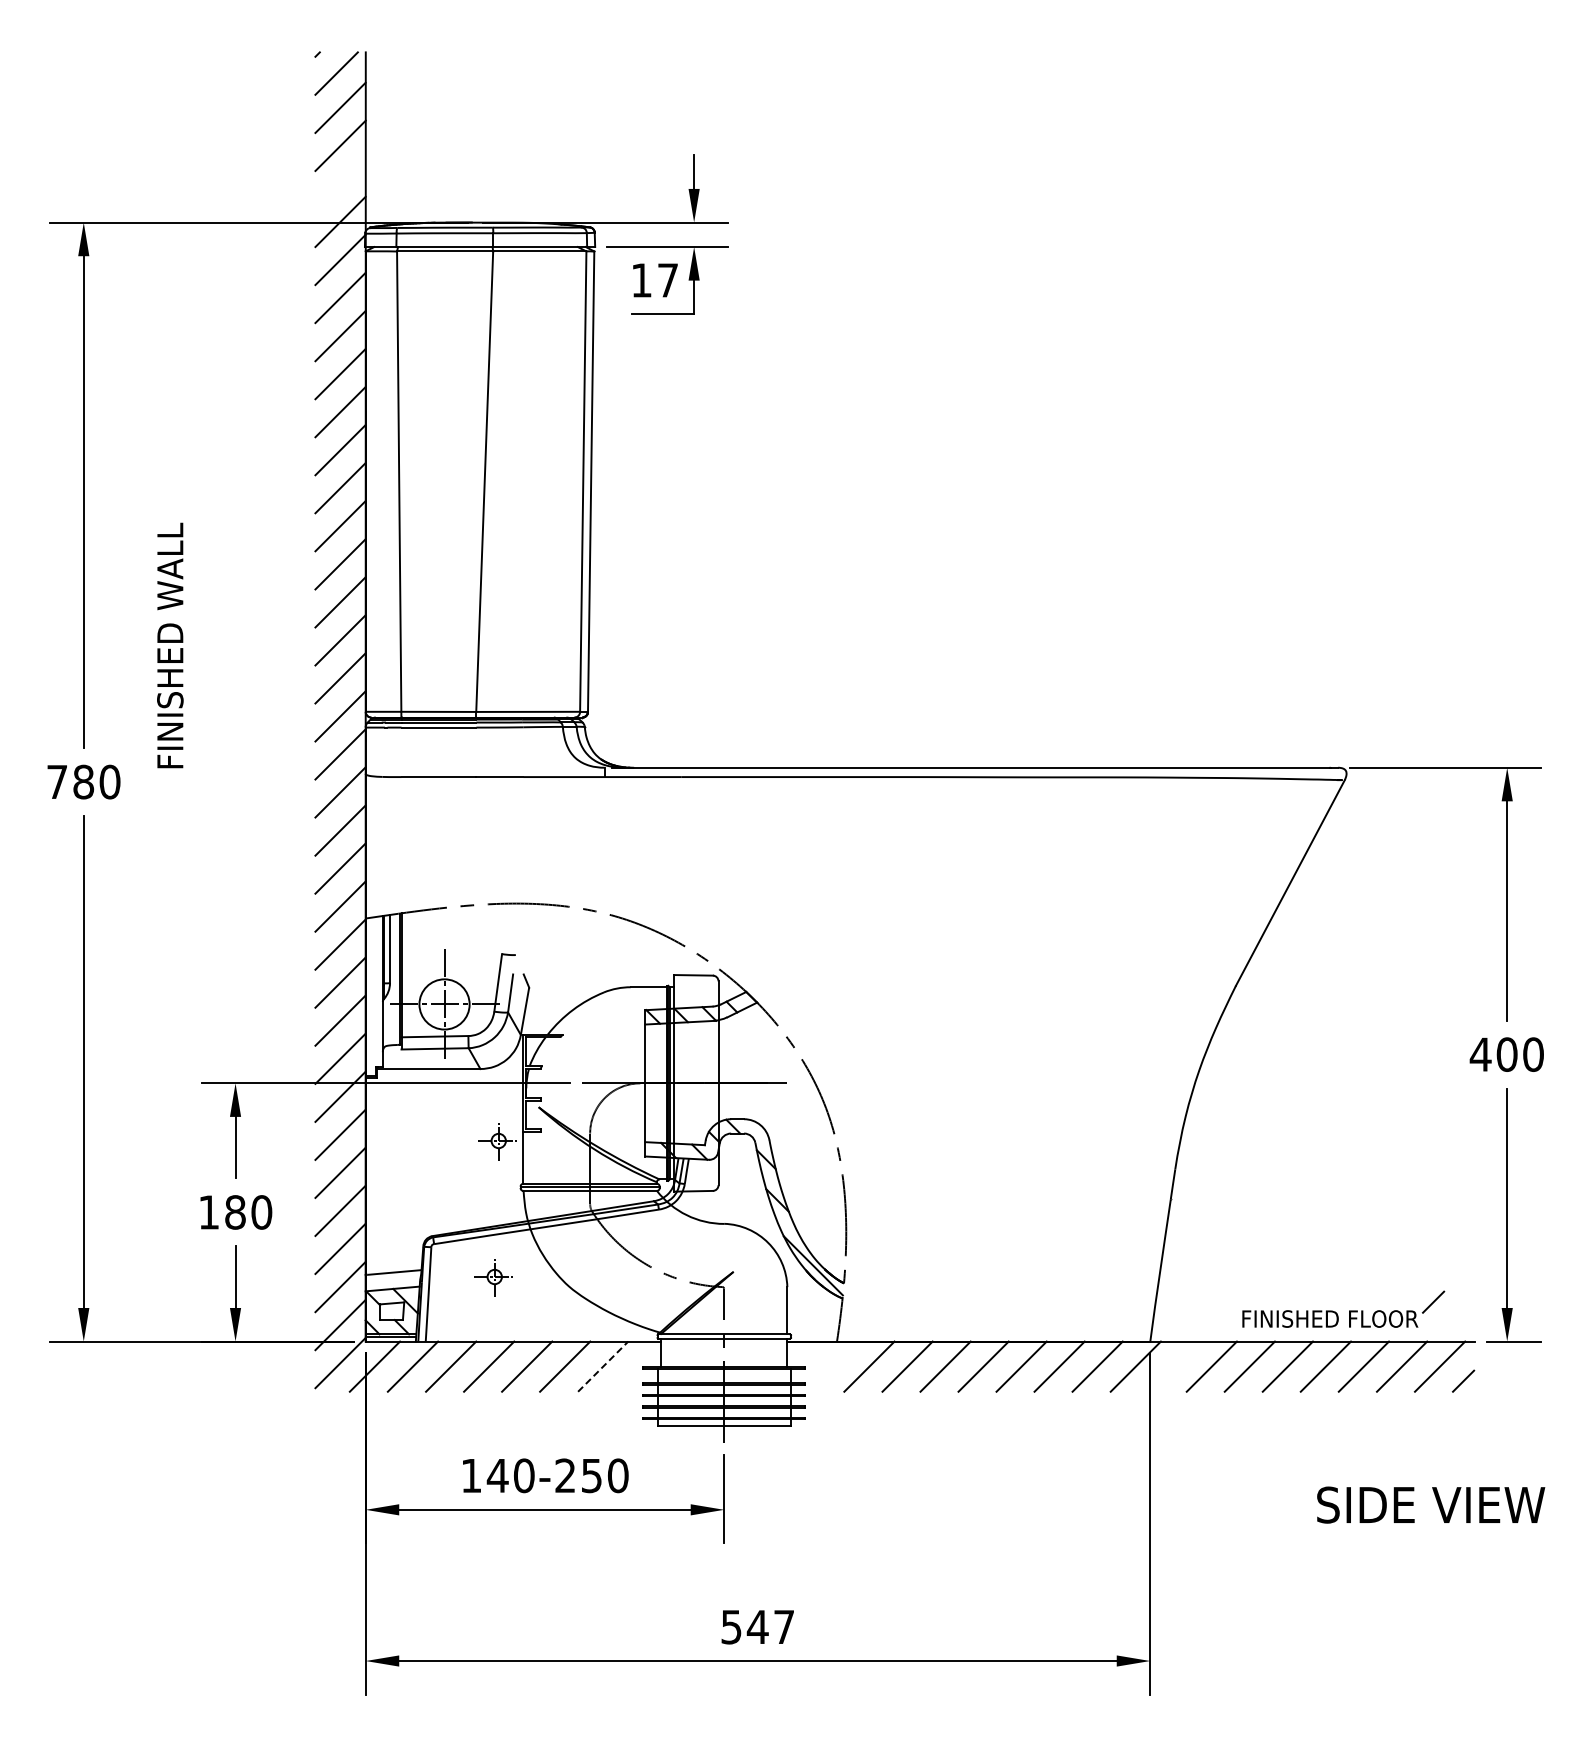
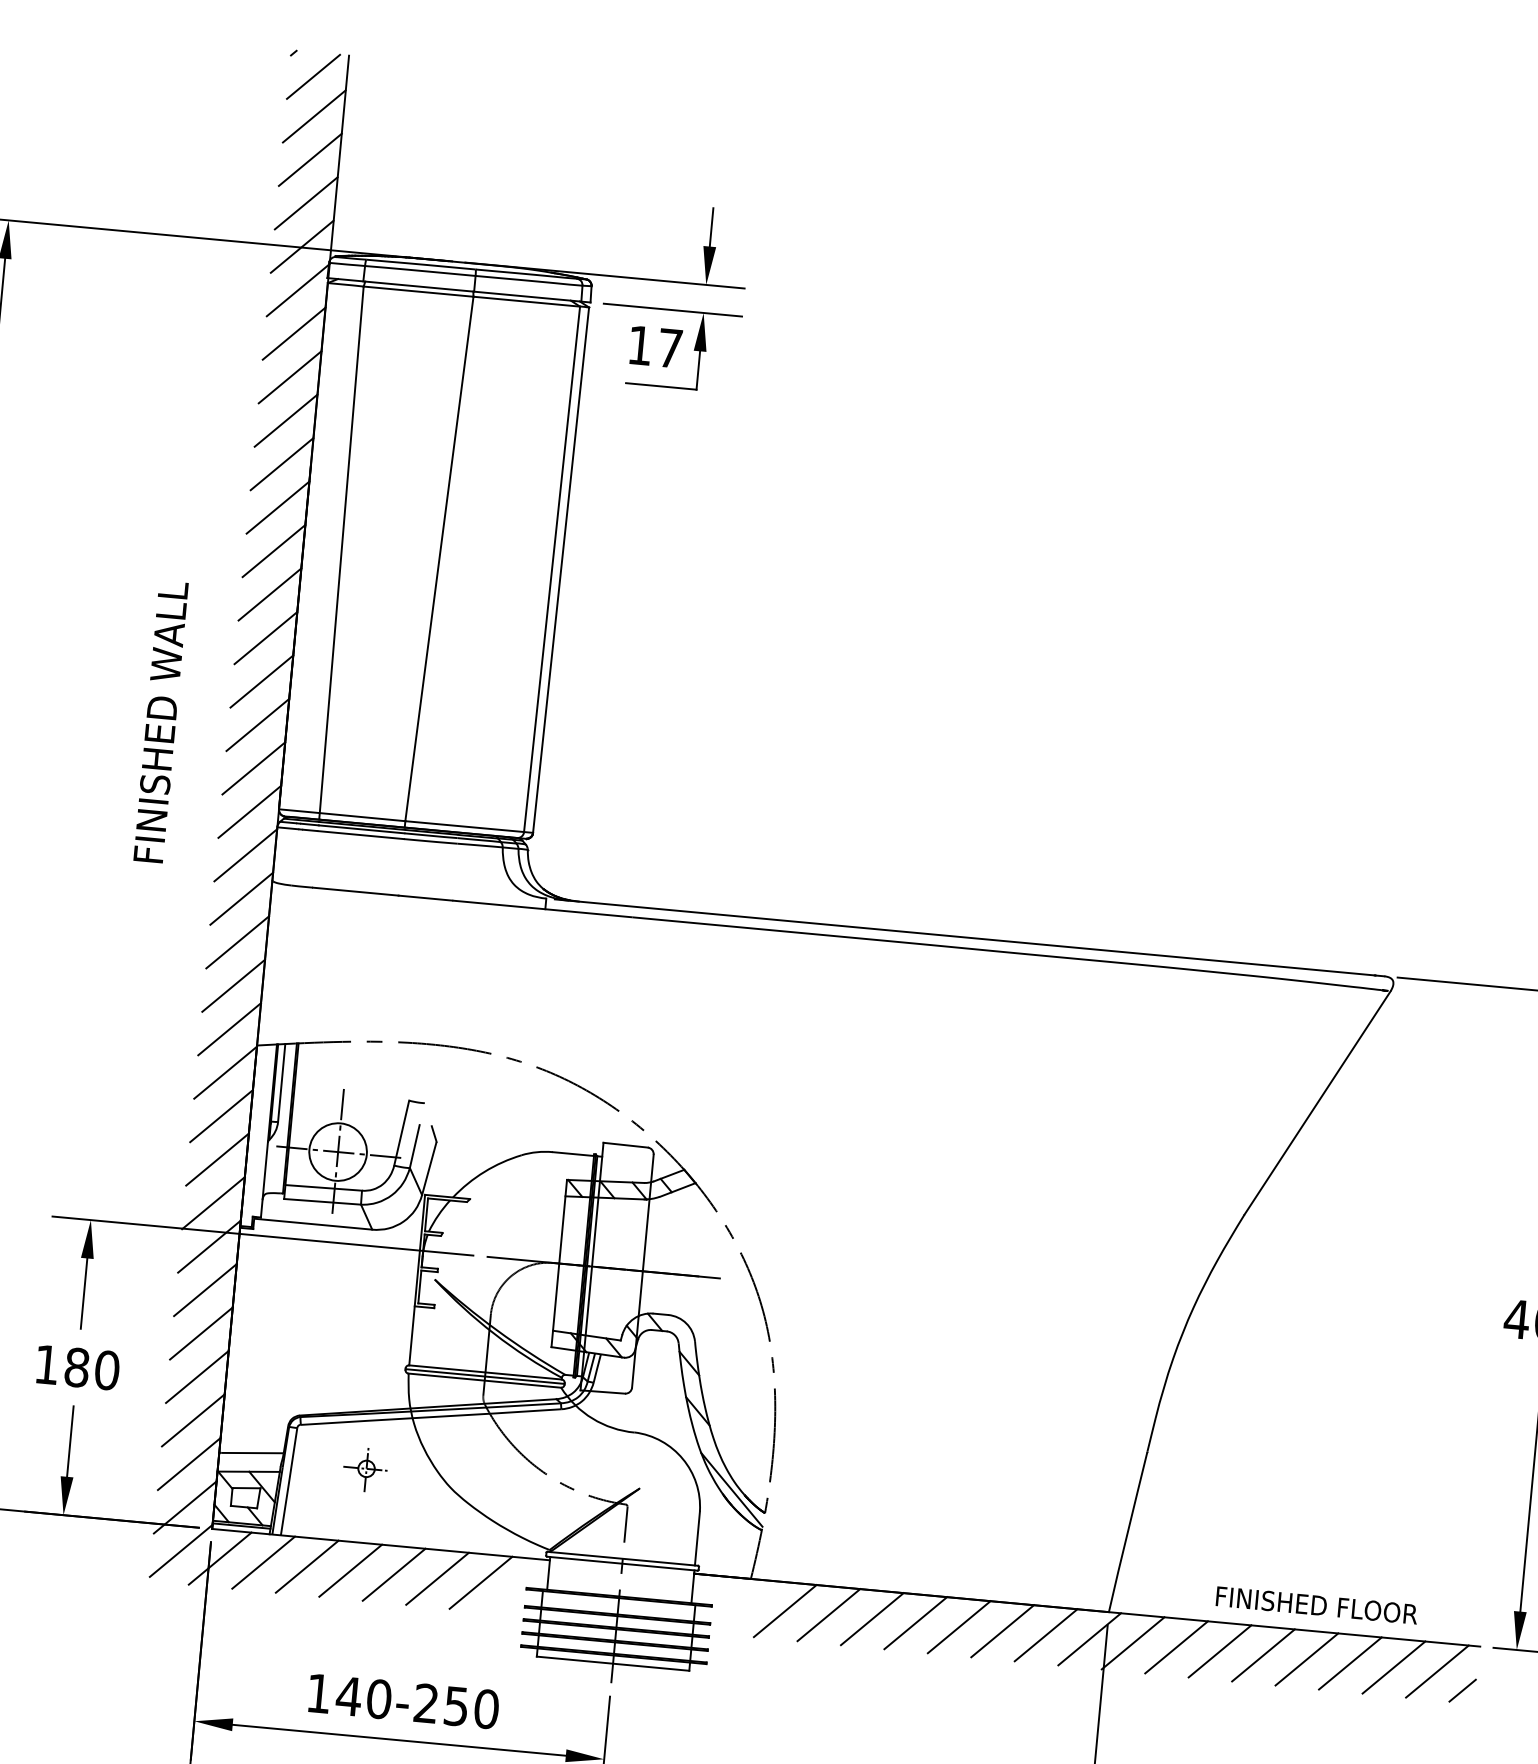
line: (340, 183) -> (306, 202), added
text: (170, 645) -> (161, 721), moved
part: (497, 1141) -> (384, 1314), removed
line: (1433, 1301) -> (1436, 1596), removed
line: (603, 1366) -> (481, 1582), dashed -> solid
line: (1173, 1366) -> (1132, 1643), added

